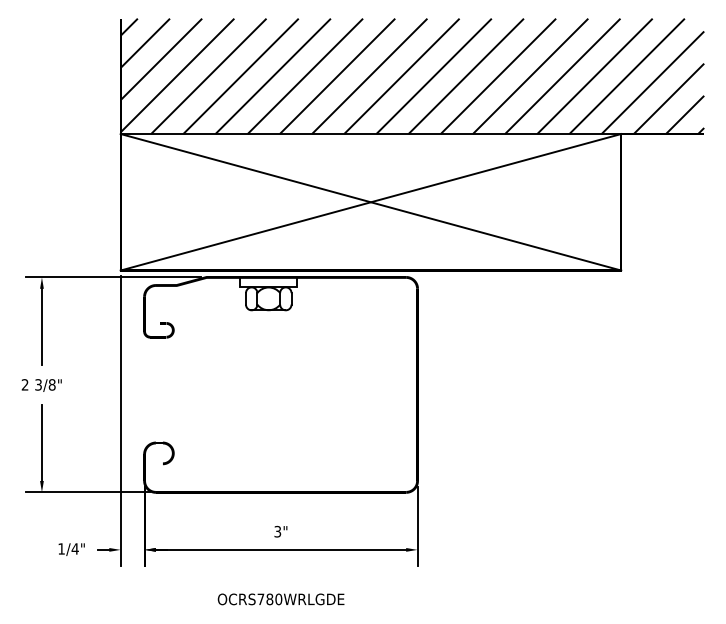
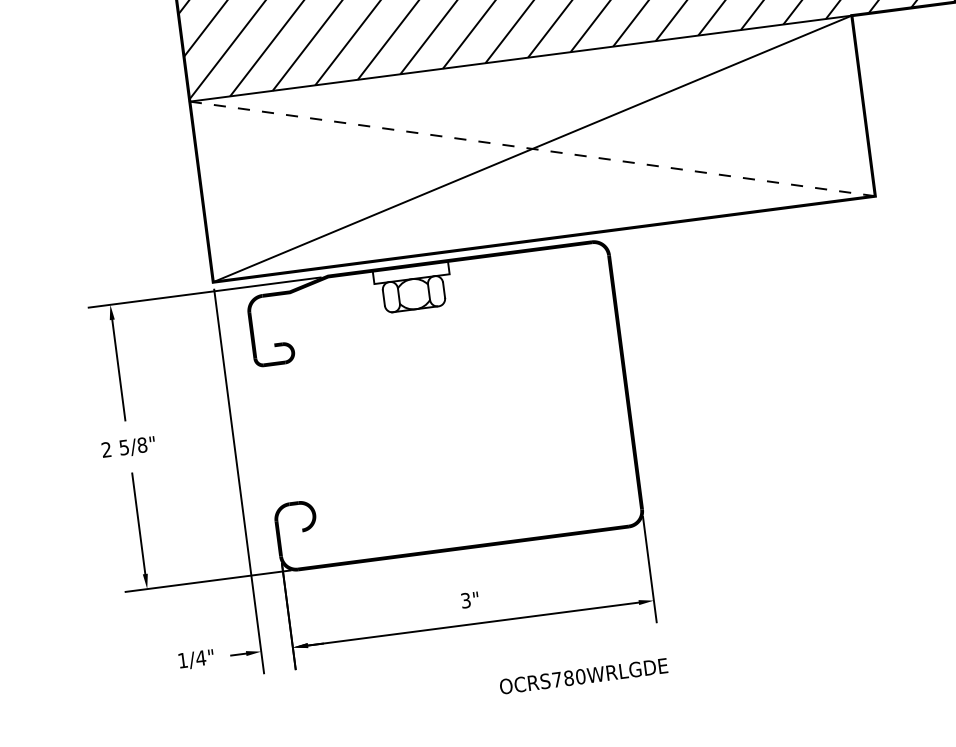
line: (371, 202) -> (533, 149), solid -> dashed
text: (38, 384) -> (124, 447), 3/8" -> 5/8"
text: (280, 599) -> (582, 676), moved

